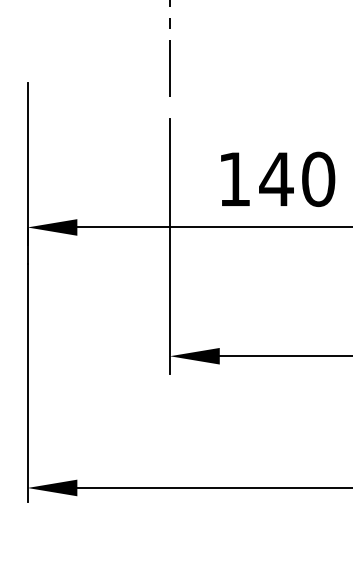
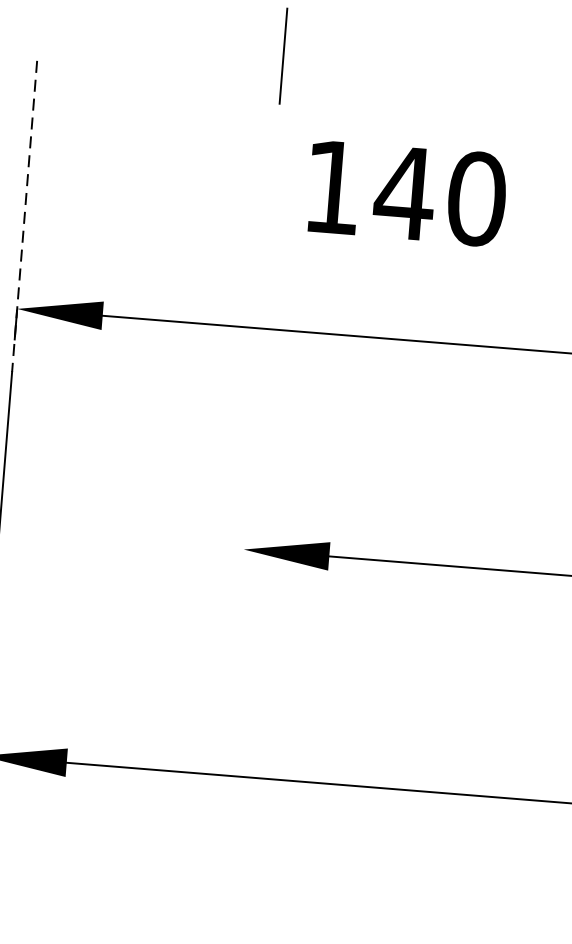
line: (27, 173) -> (24, 216), solid -> dashed
text: (278, 178) -> (408, 191), moved
line: (169, 246) -> (258, 361), removed

